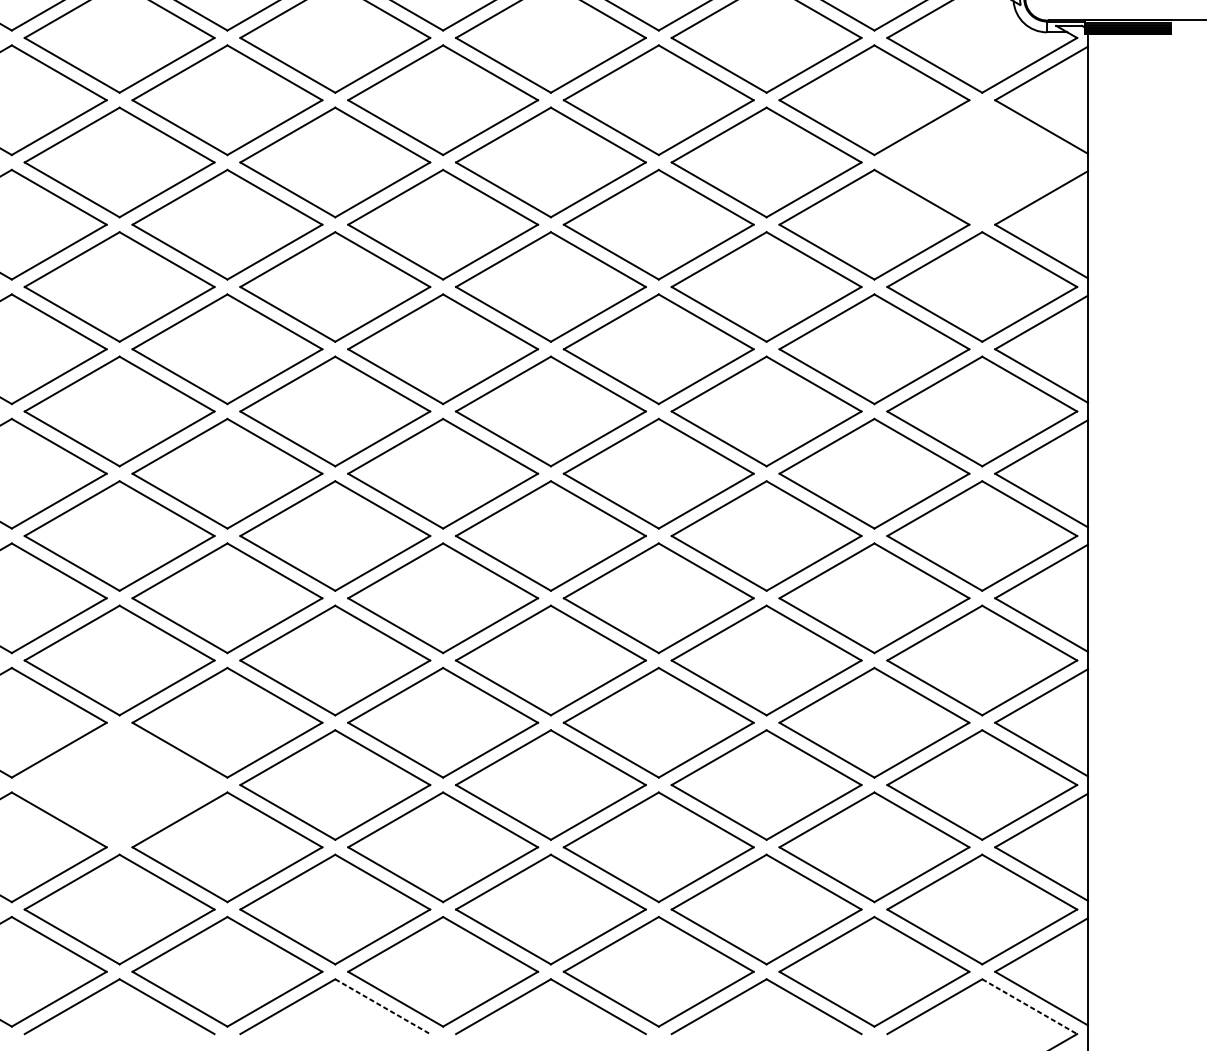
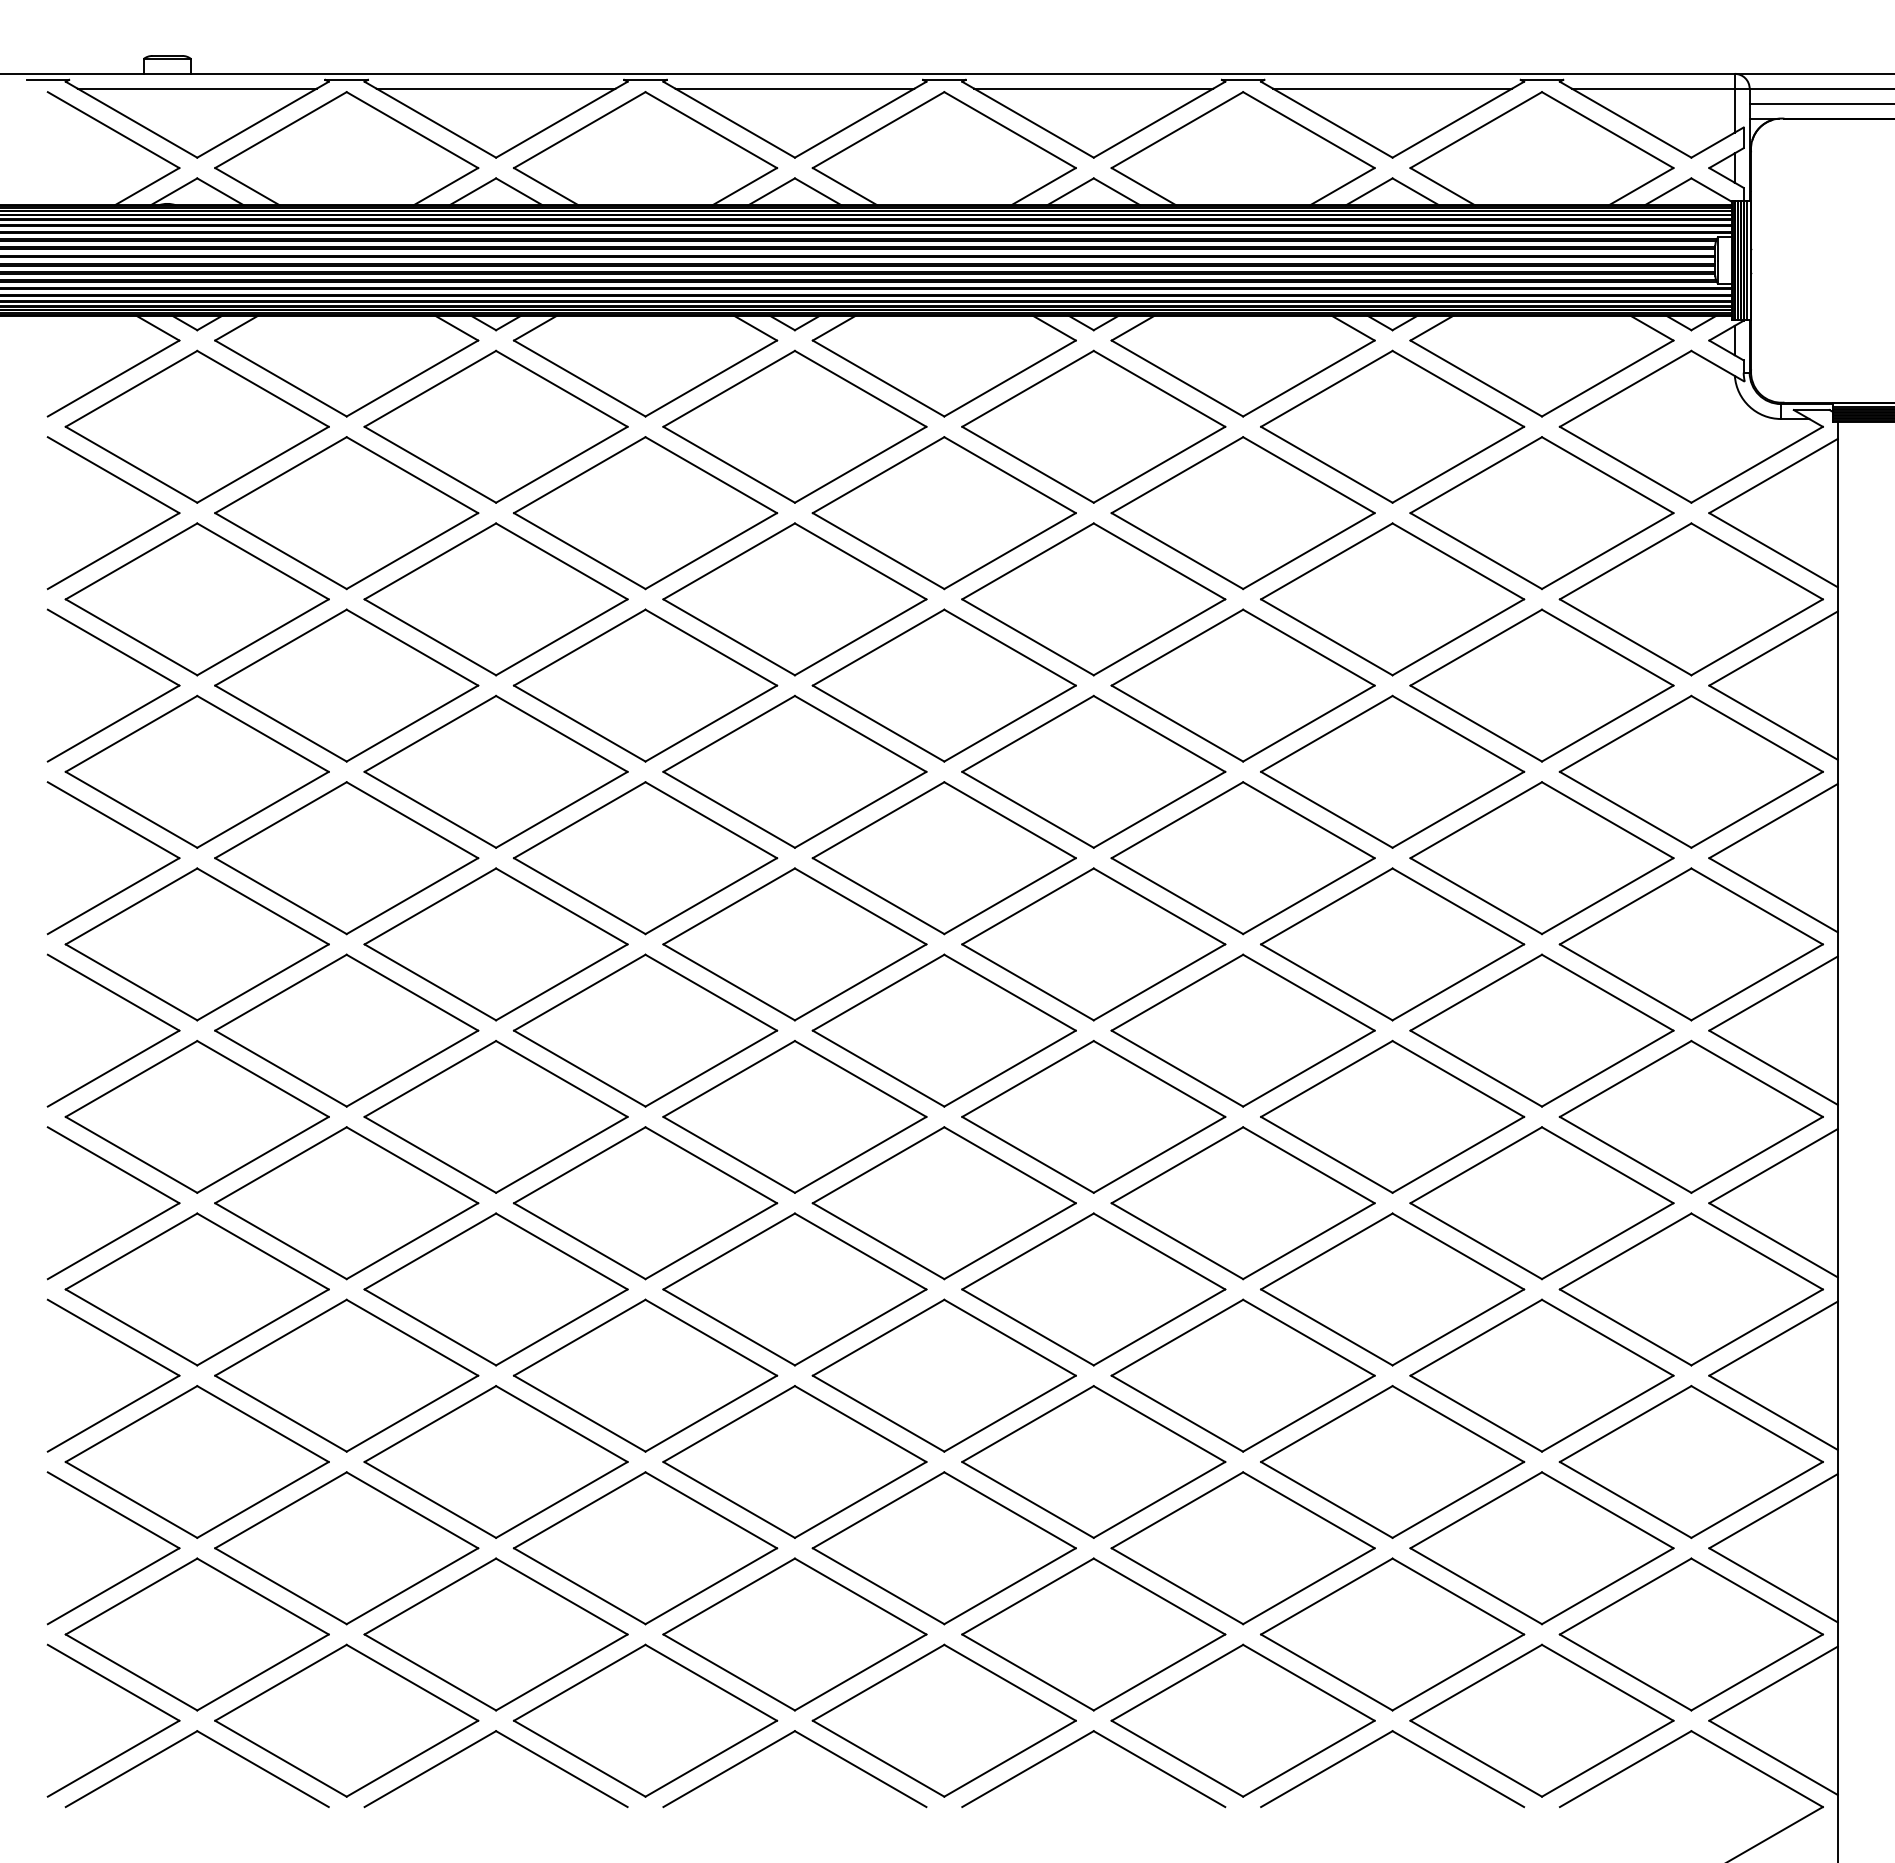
part: (981, 162) -> (1690, 599), added
part: (119, 784) -> (495, 1461), added
line: (382, 1006) -> (860, 1769), dashed -> solid
line: (1029, 1006) -> (1757, 1769), dashed -> solid

